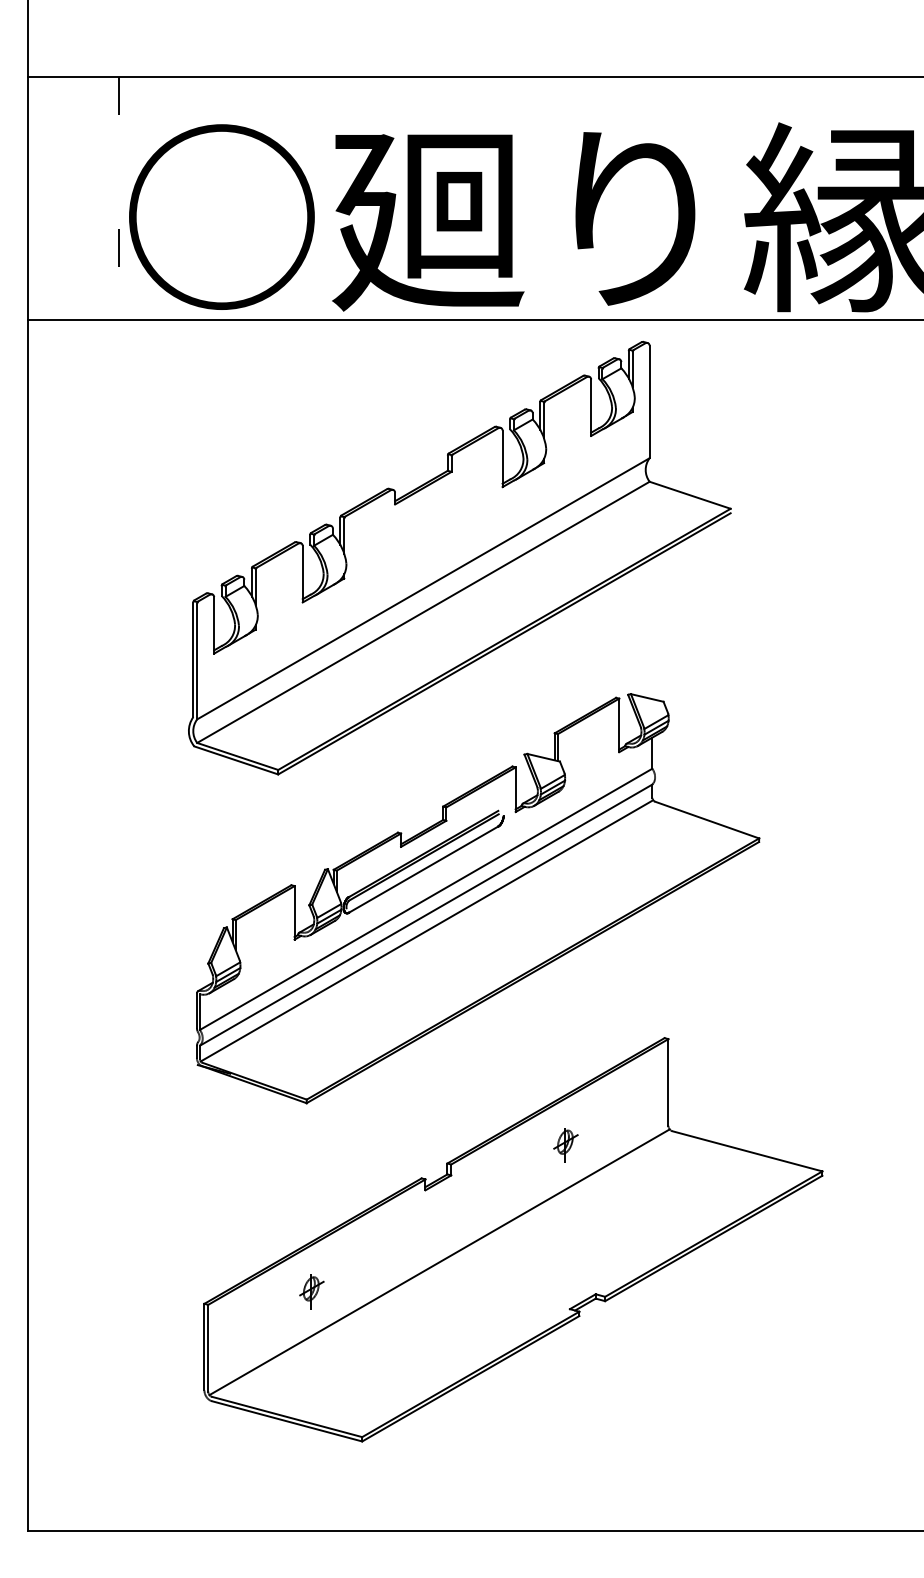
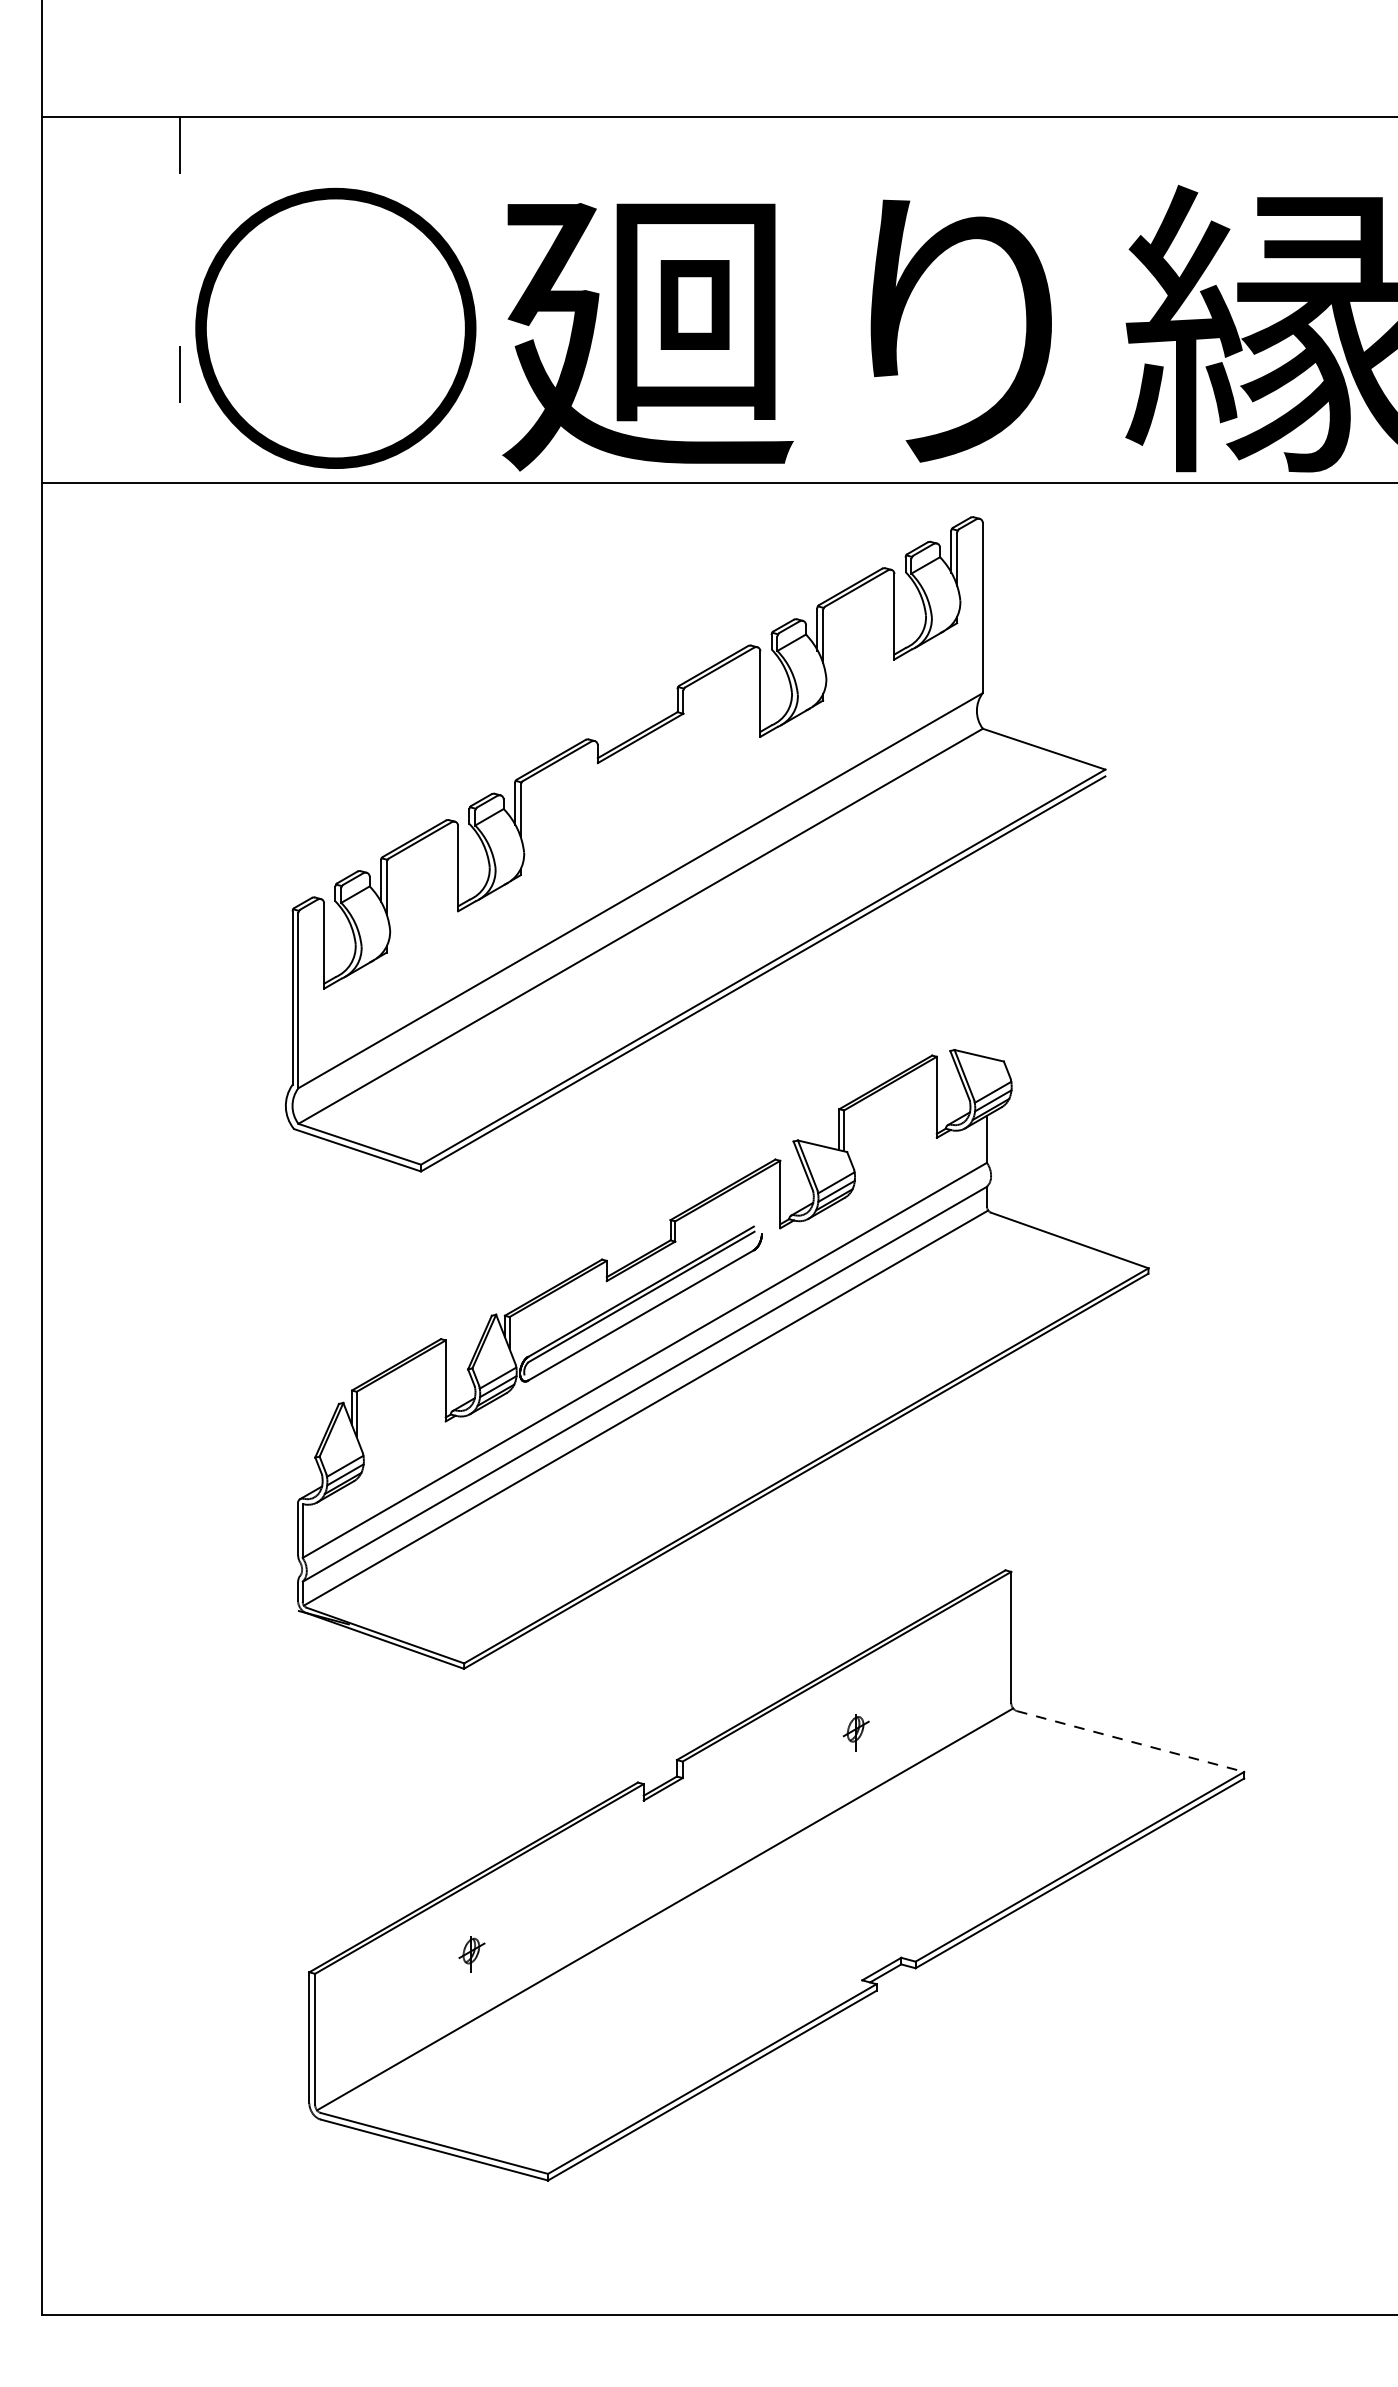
part: (565, 1145) -> (855, 1732), size x0.7
line: (747, 1151) -> (1130, 1741), solid -> dashed
part: (311, 1291) -> (471, 1953), size x0.7

